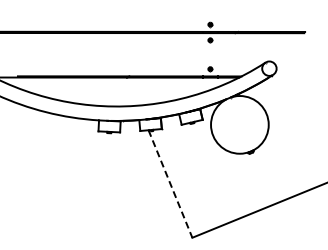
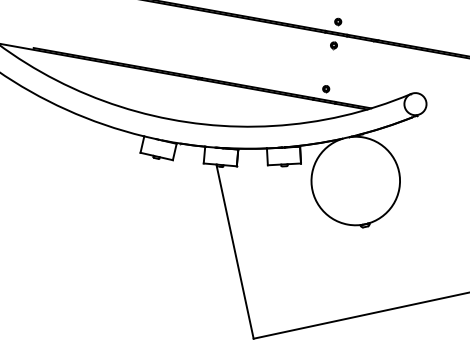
line: (170, 184) -> (234, 252), dashed -> solid

